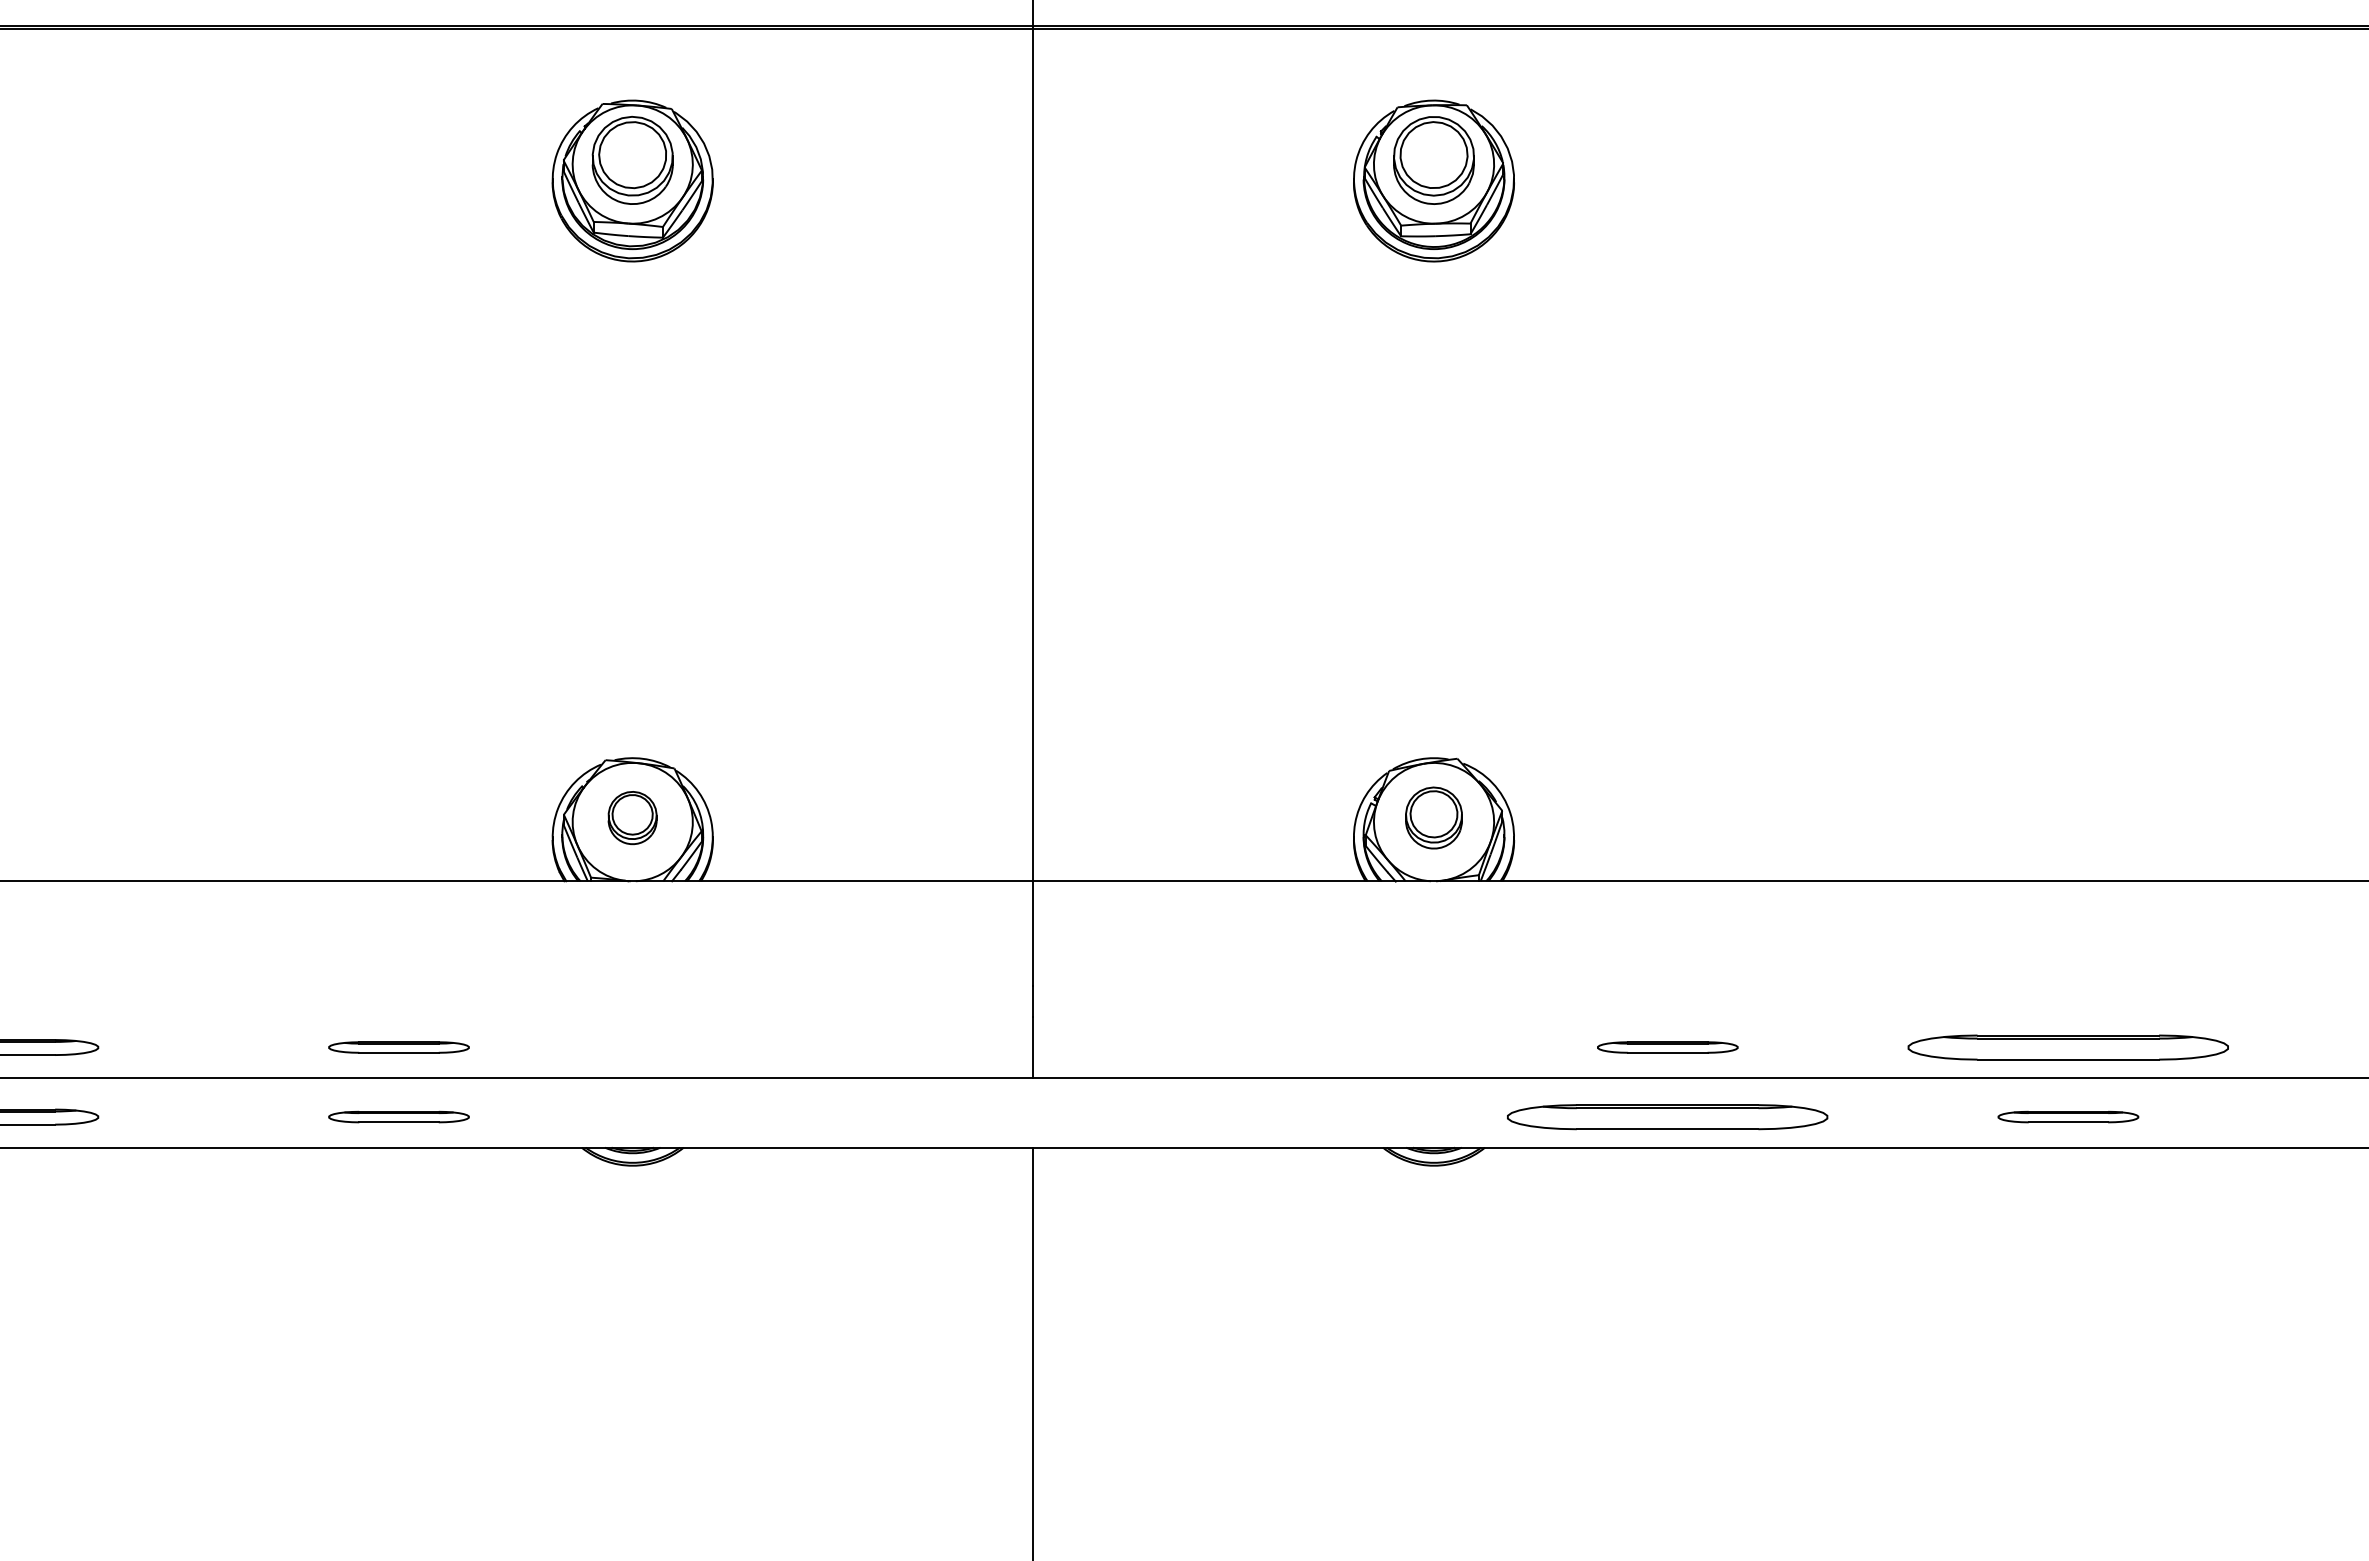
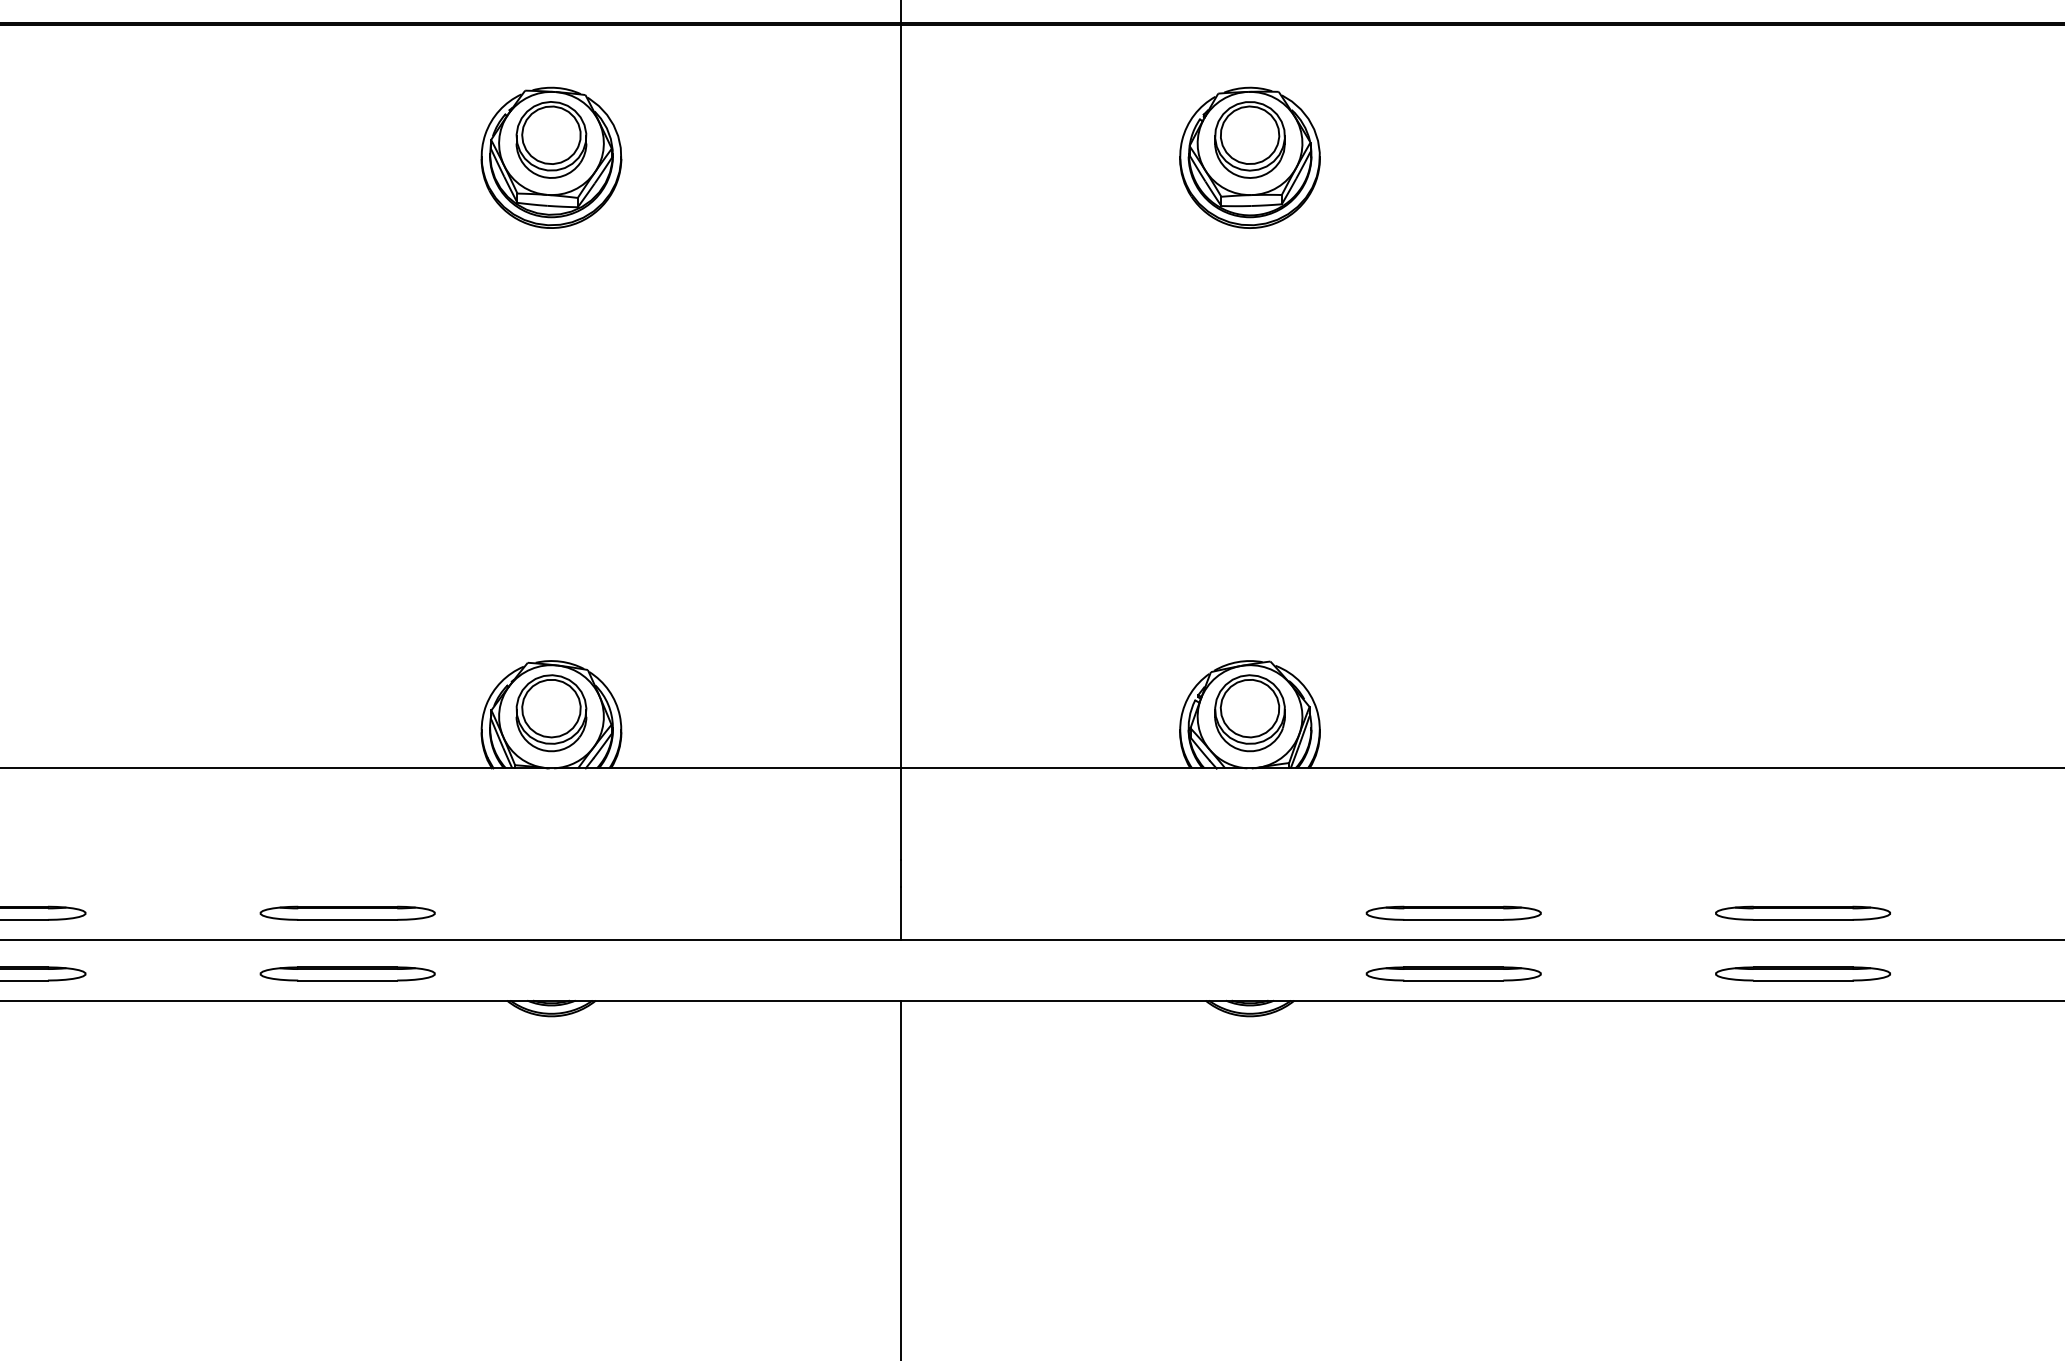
part: (632, 817) -> (551, 712), size x1.67
part: (1433, 817) -> (1249, 712), size x1.43
part: (398, 1047) -> (347, 913), size x1.43
part: (1667, 1047) -> (1453, 913), size x1.43
part: (2068, 1047) -> (1803, 913), size x0.62
part: (398, 1116) -> (347, 973), size x1.43
part: (1667, 1116) -> (1453, 973), size x0.62
part: (2068, 1116) -> (1803, 973), size x1.43

